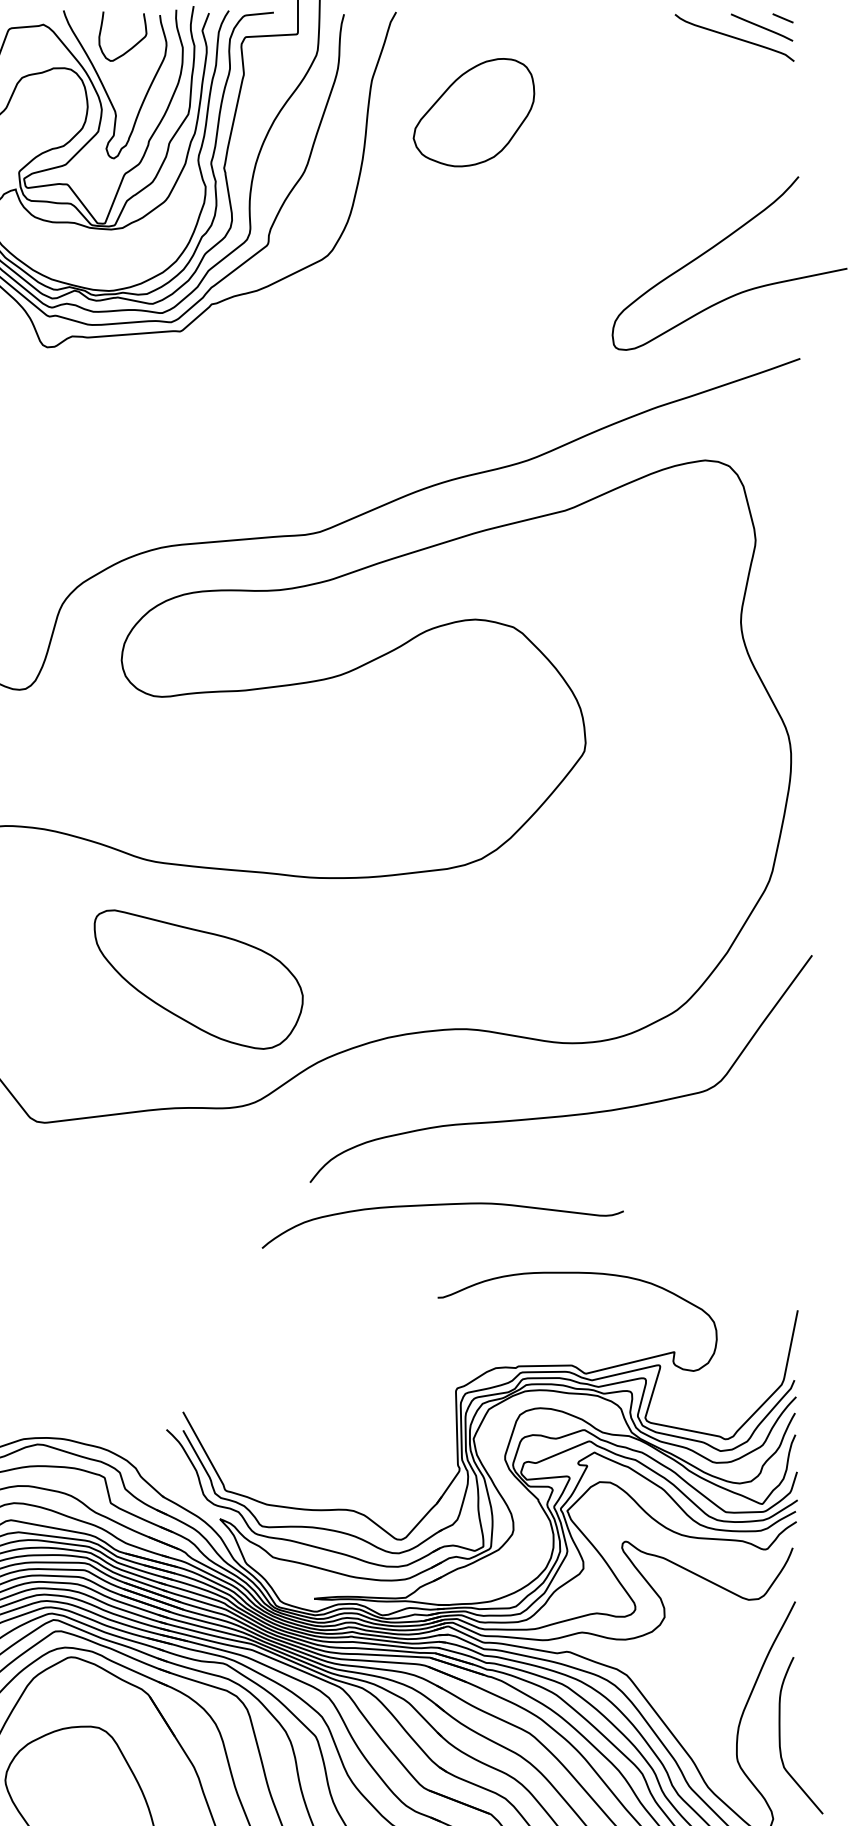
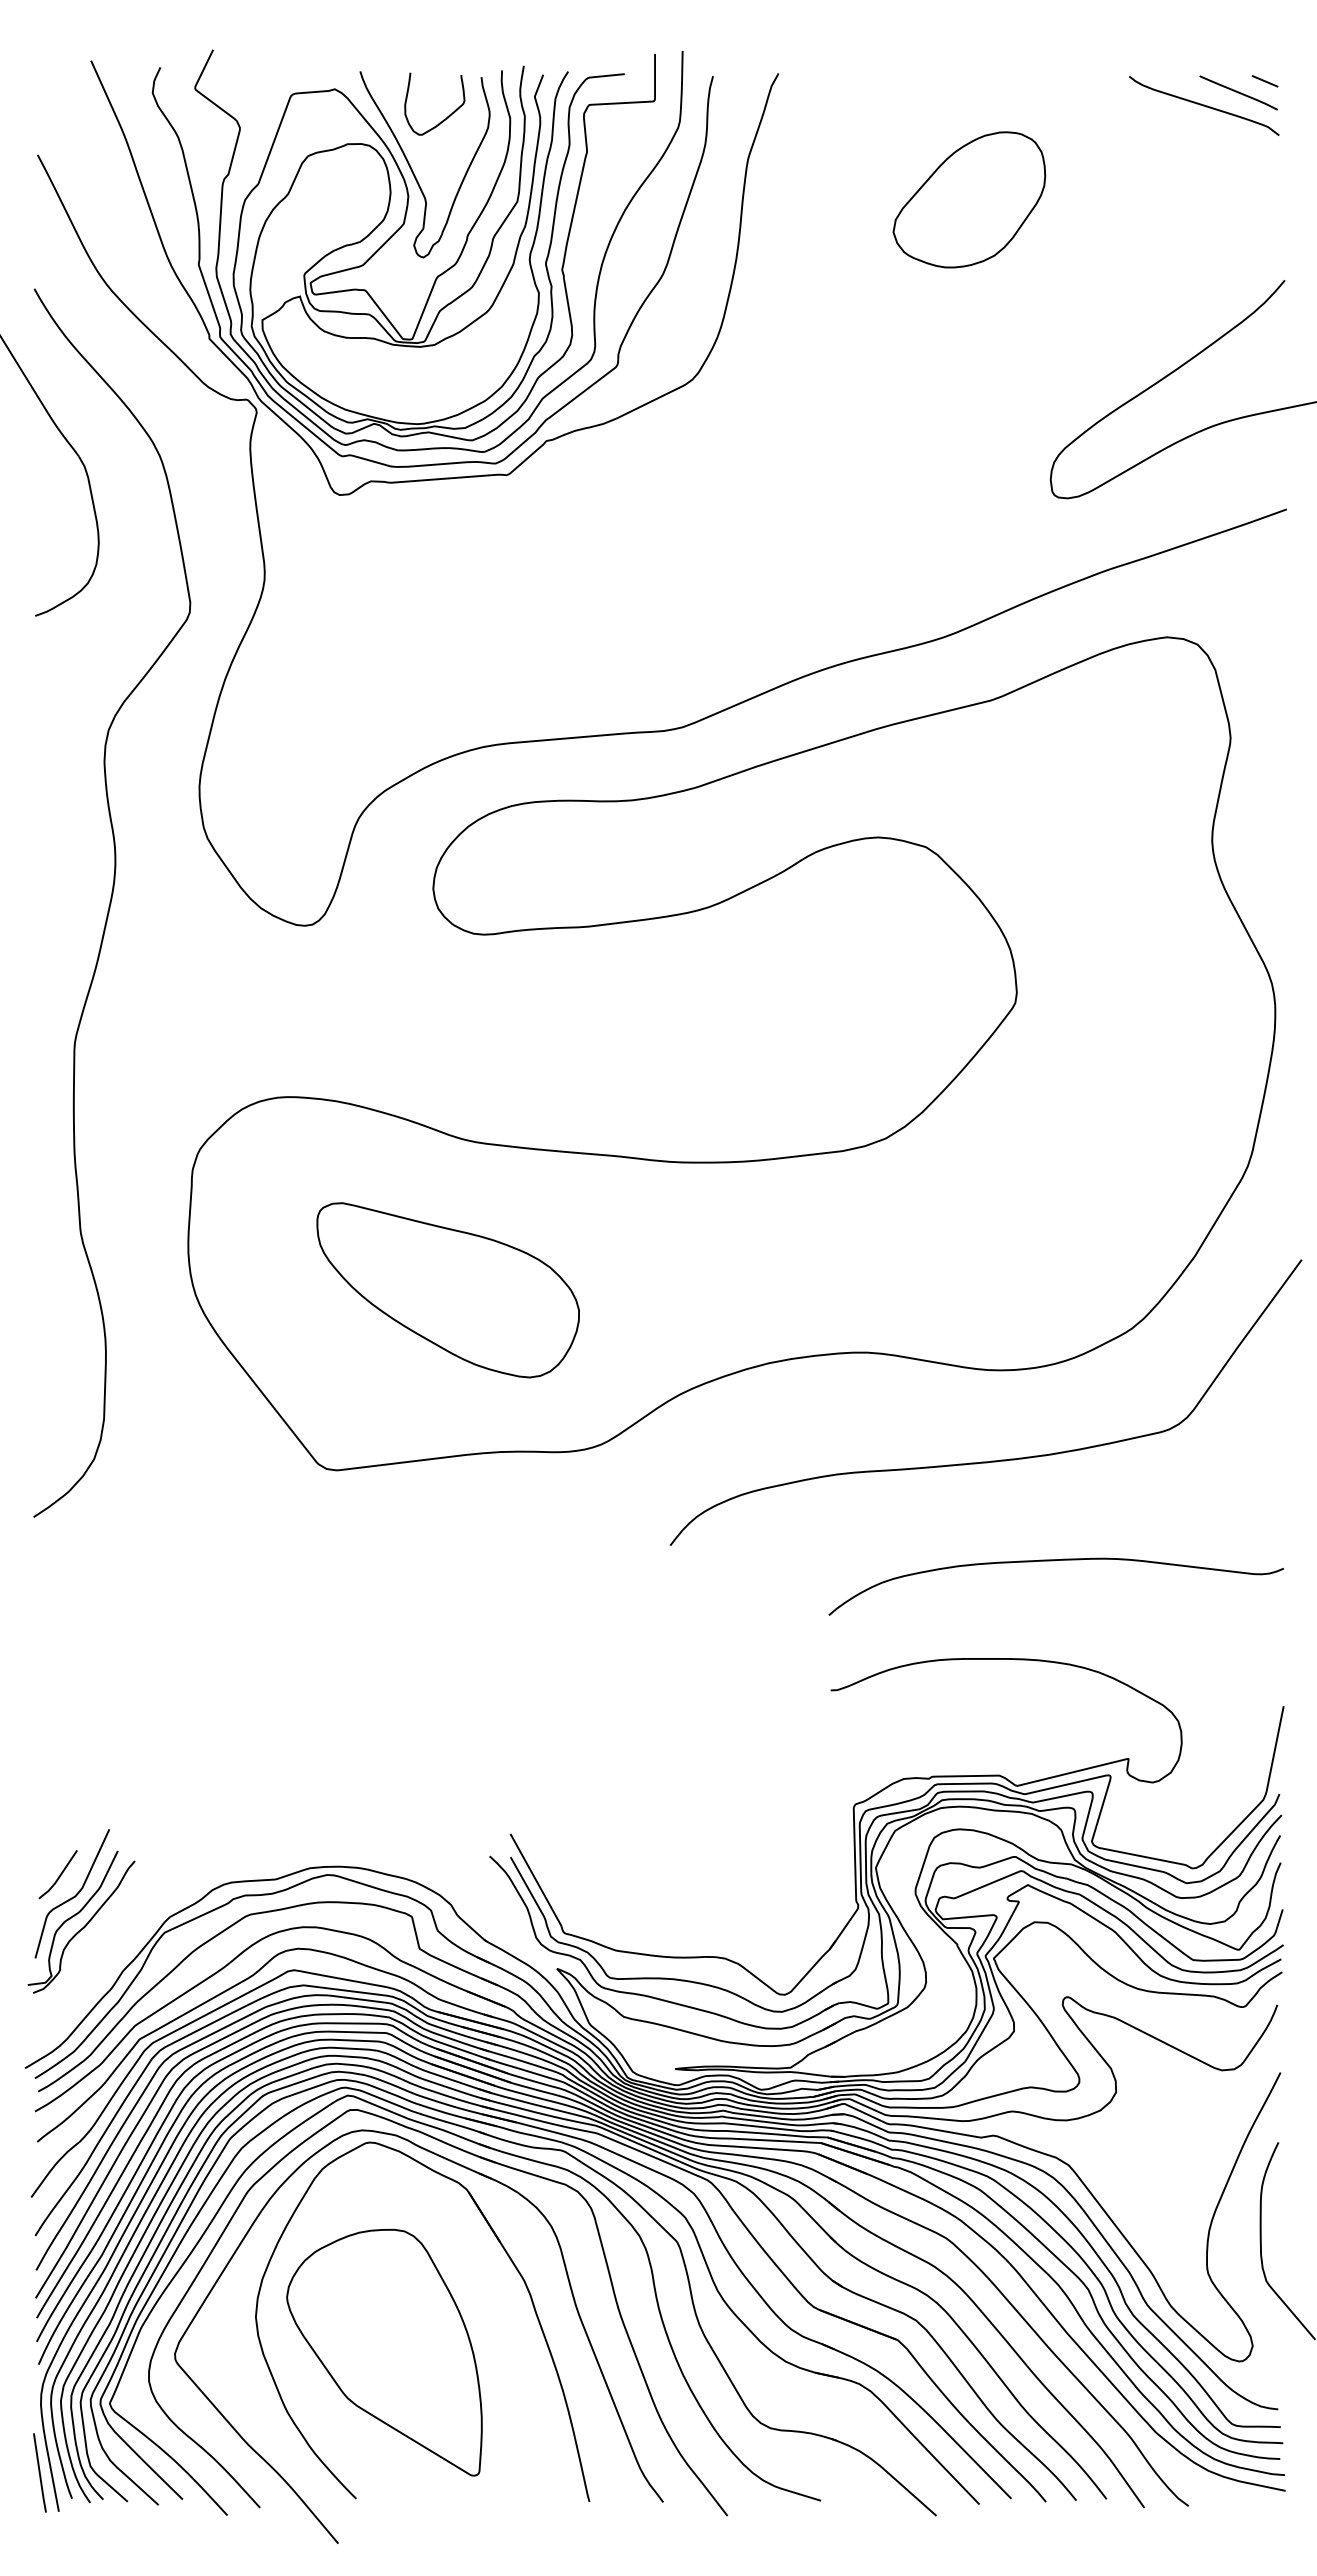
part: (474, 112) -> (969, 199), moved
part: (198, 979) -> (447, 1290), moved
curve: (441, 1205) -> (1054, 1561), moved

